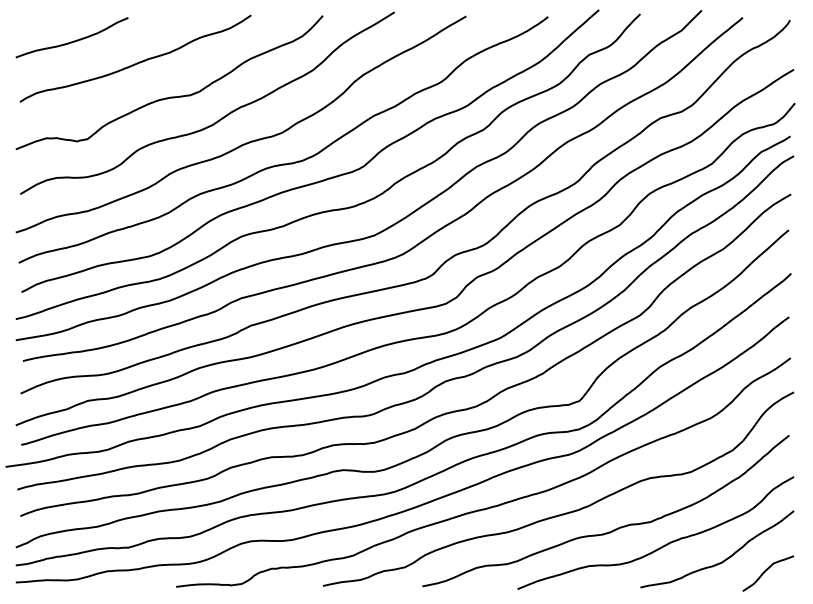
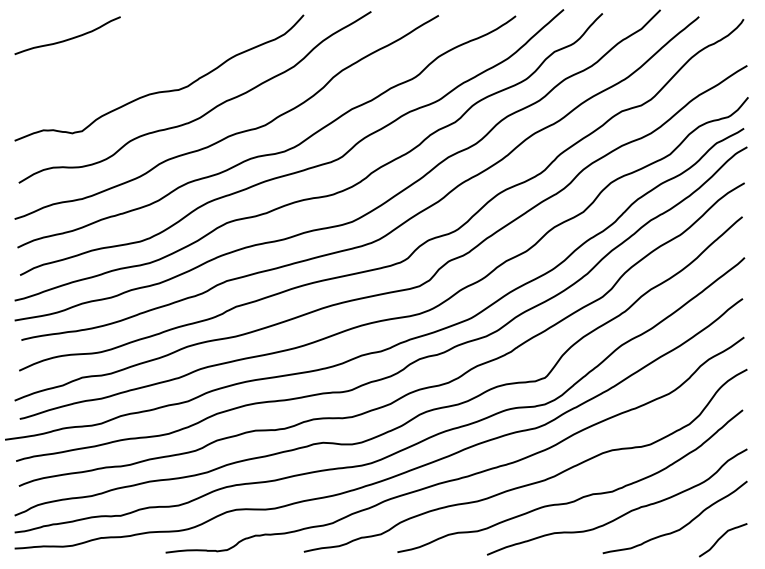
curve: (136, 62) -> (128, 59), removed

